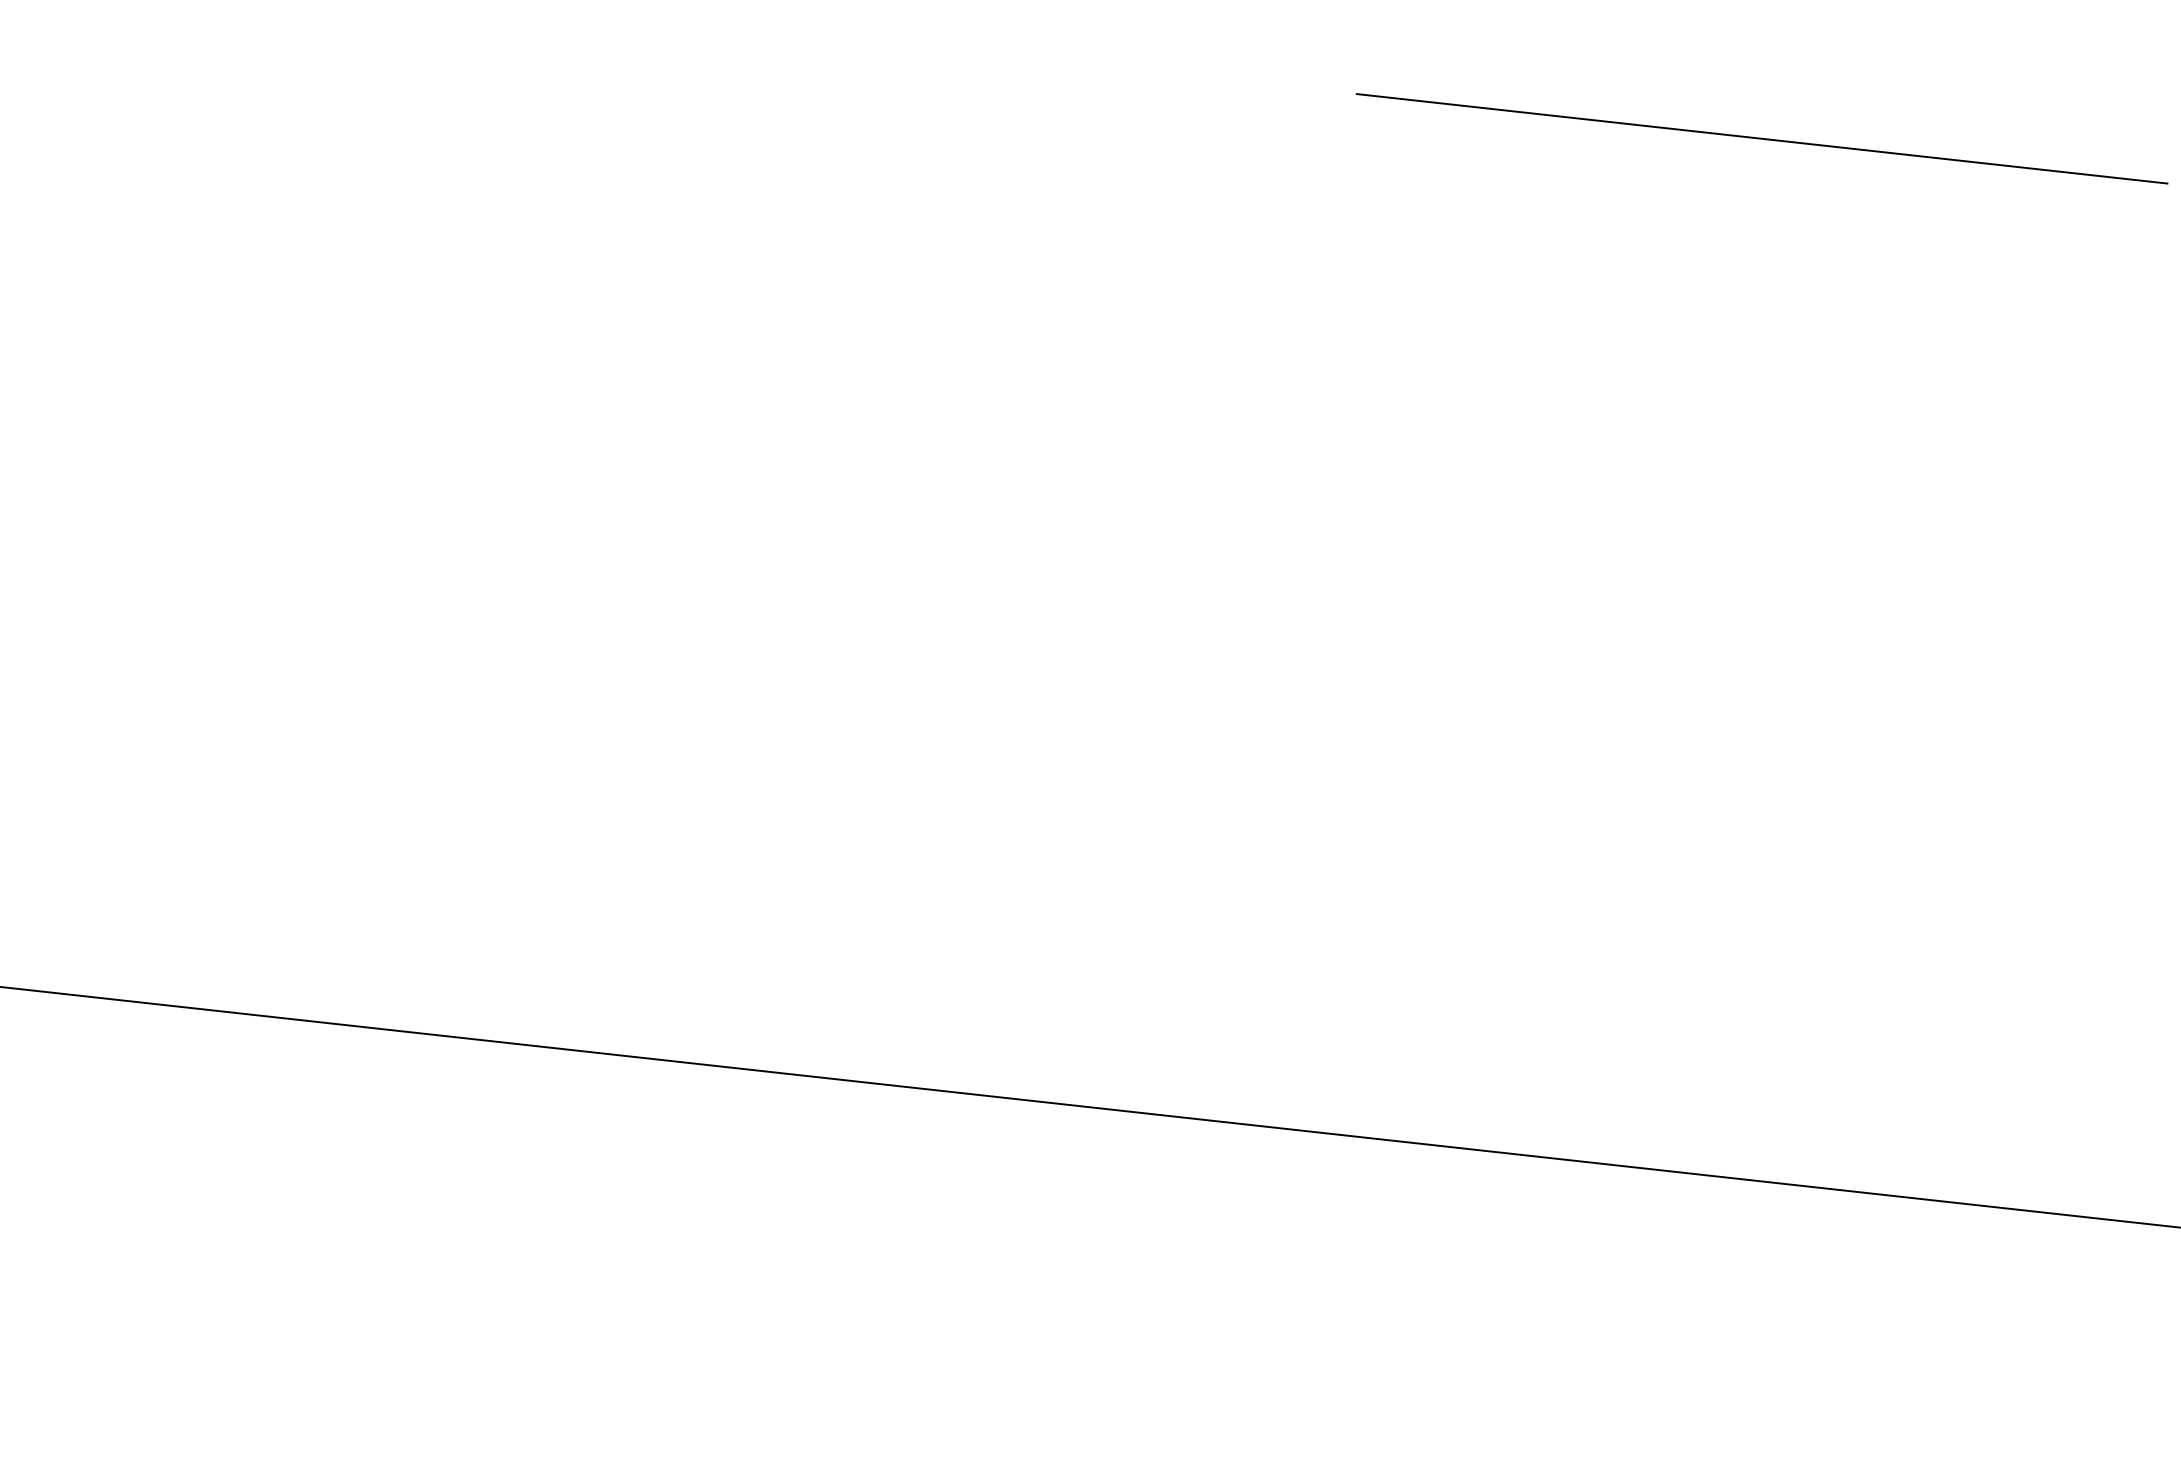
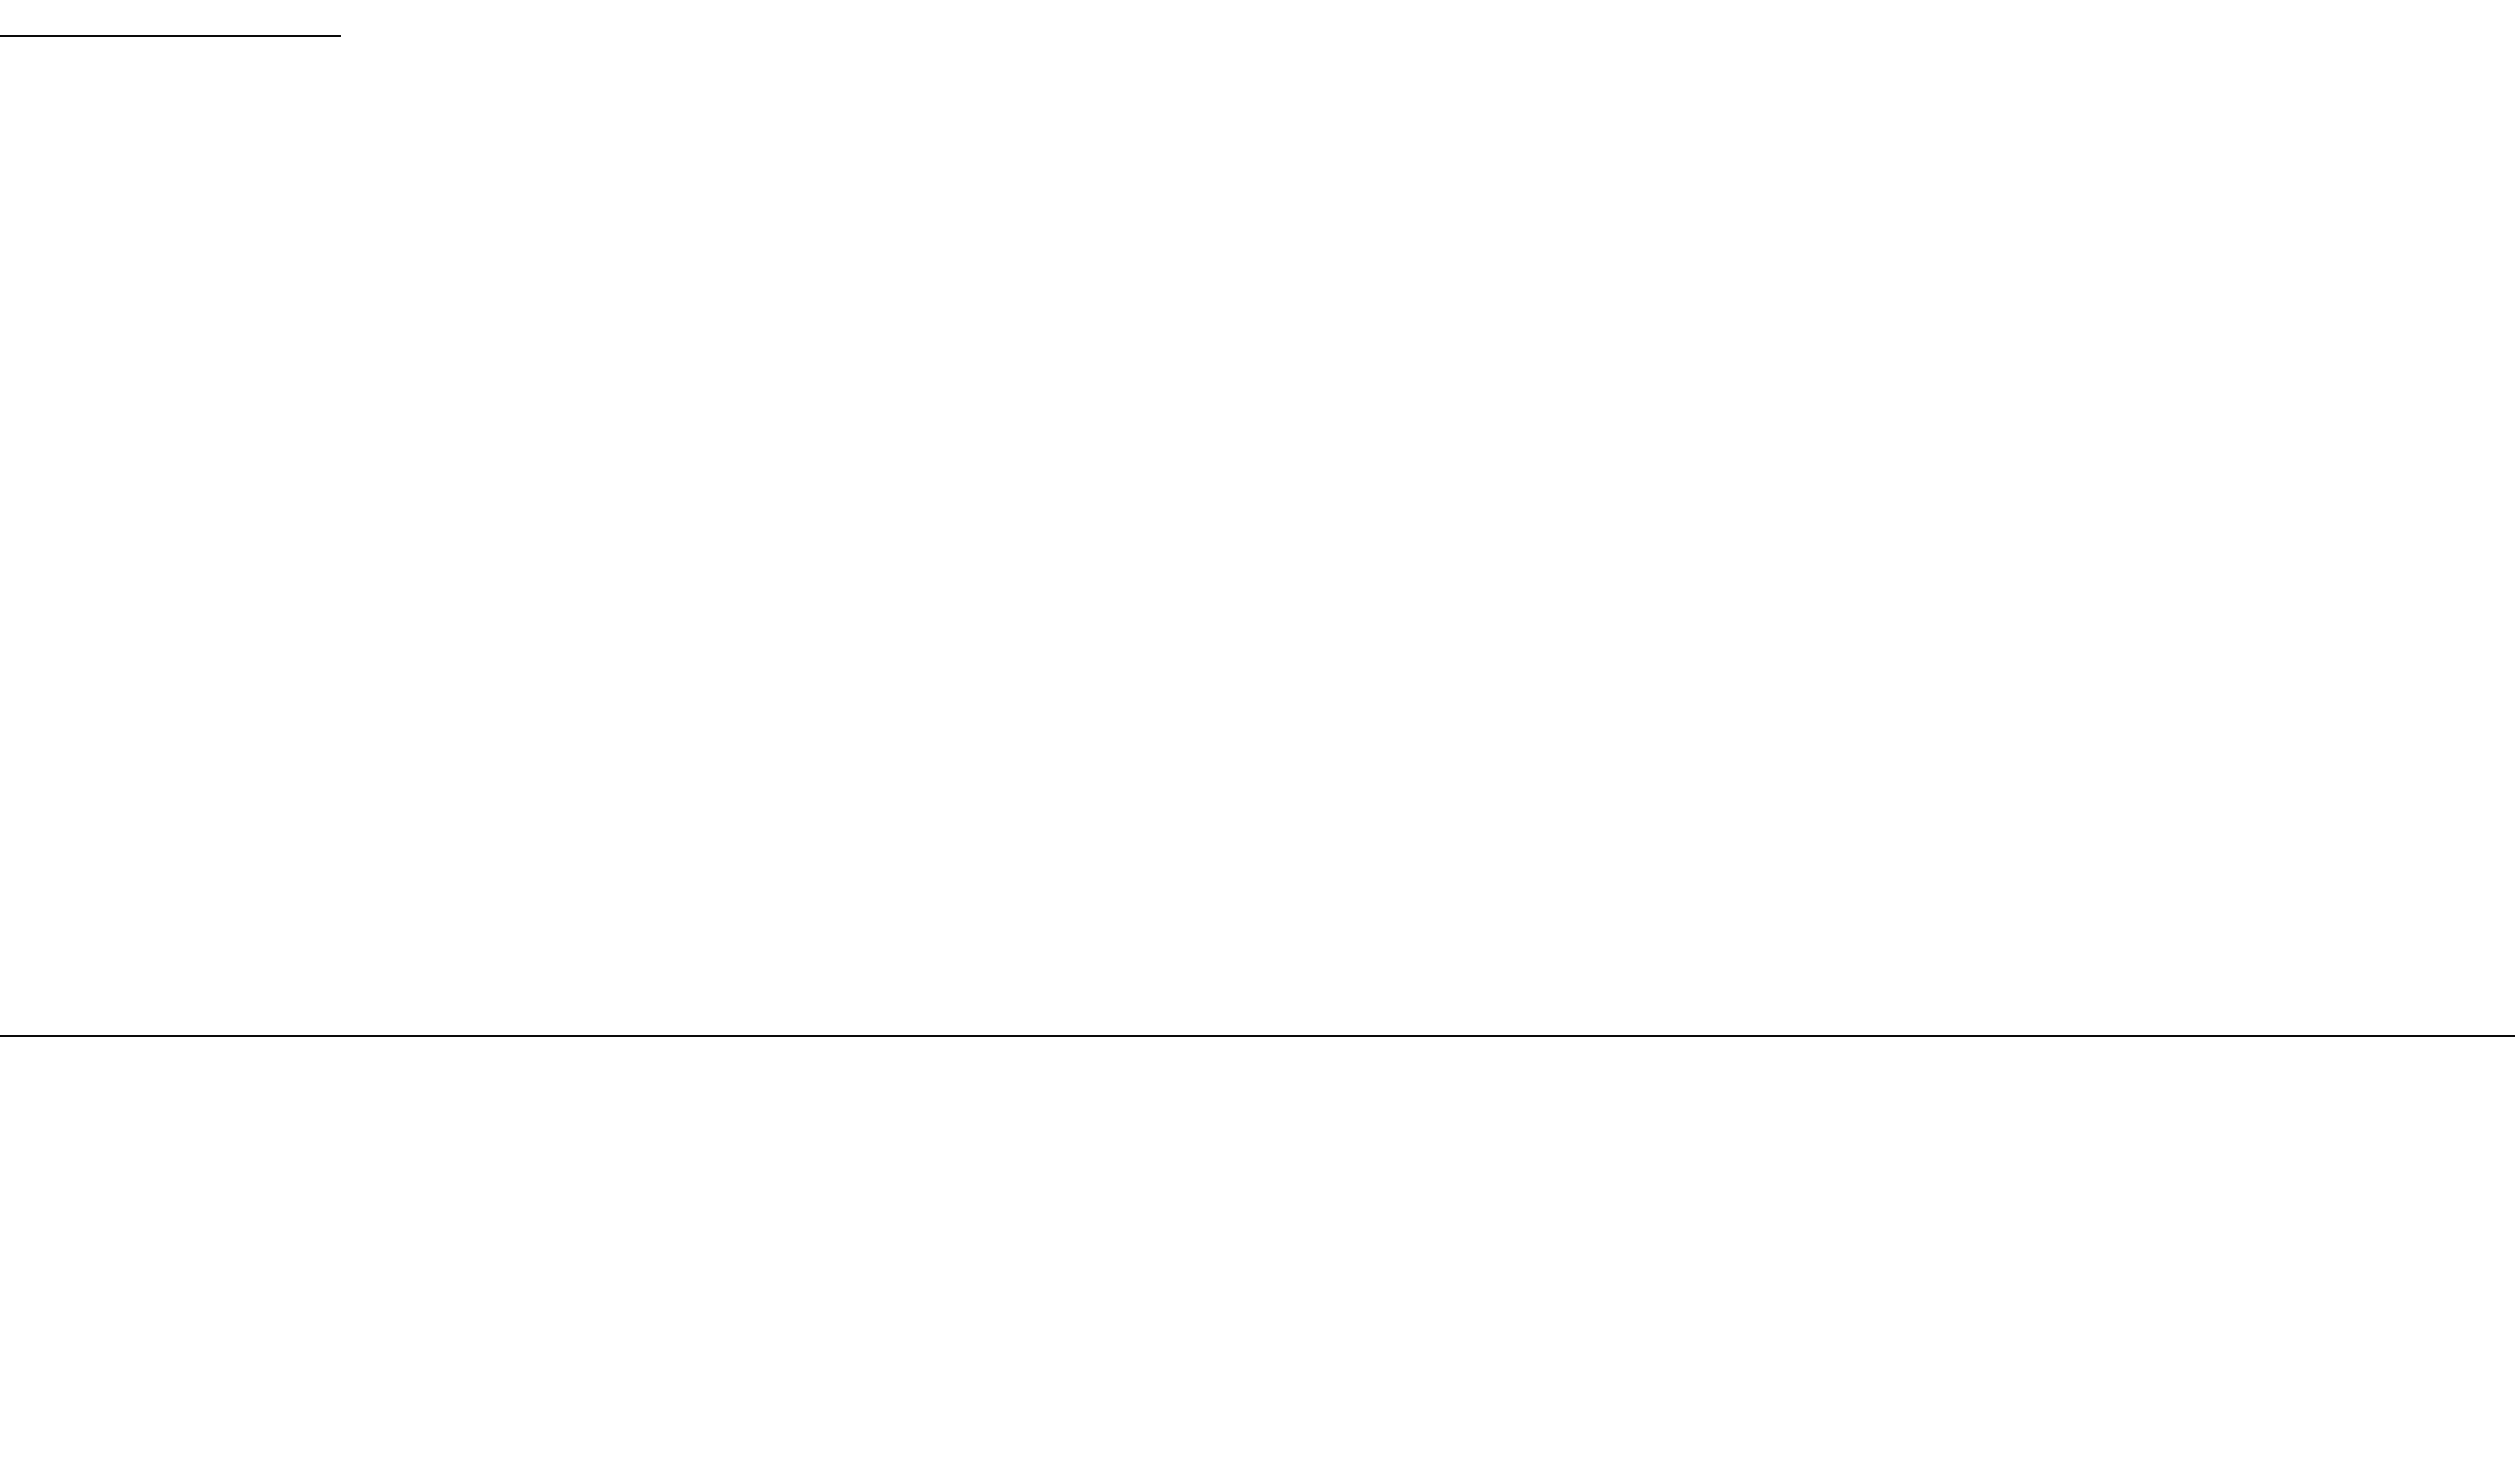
line: (1761, 138) -> (1997, 35), removed

